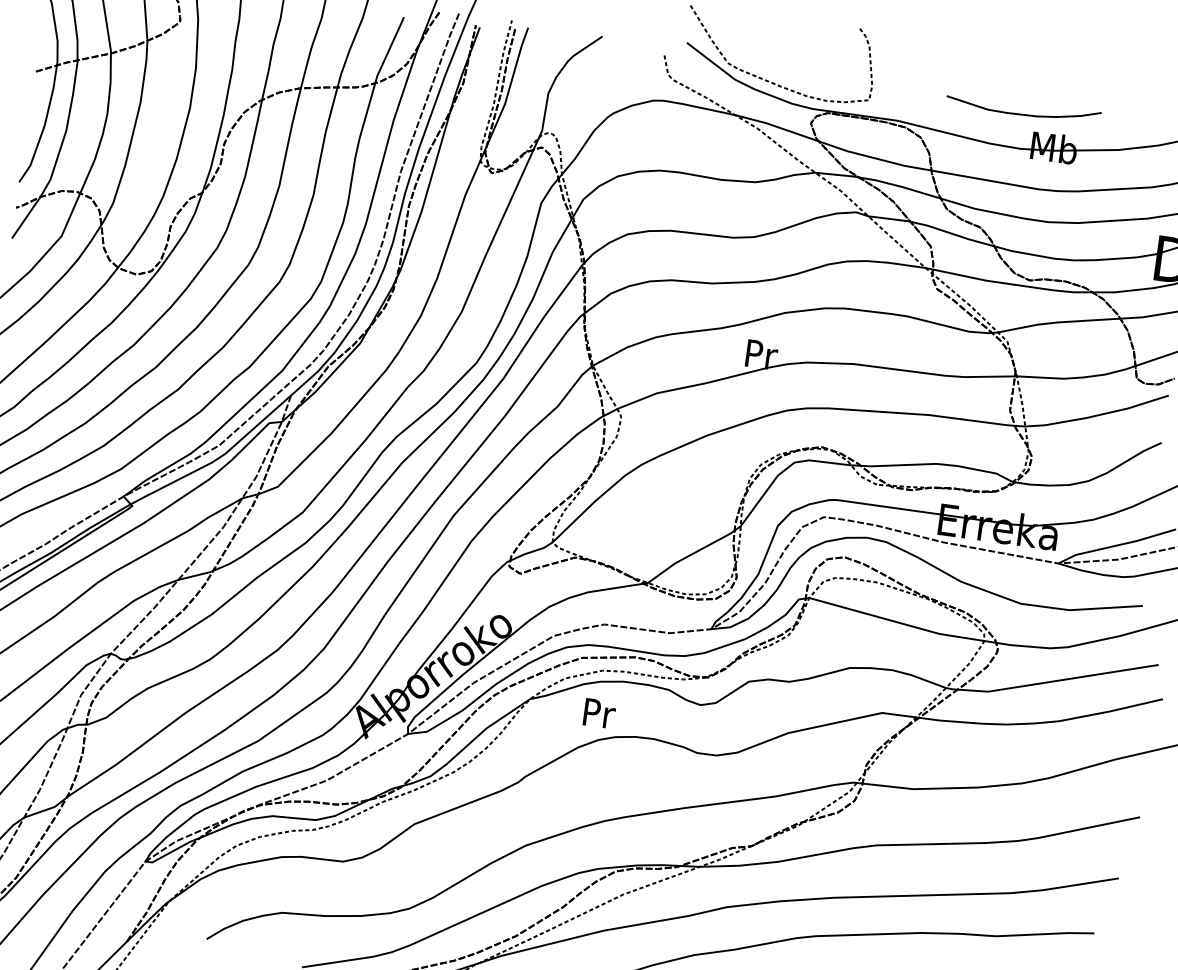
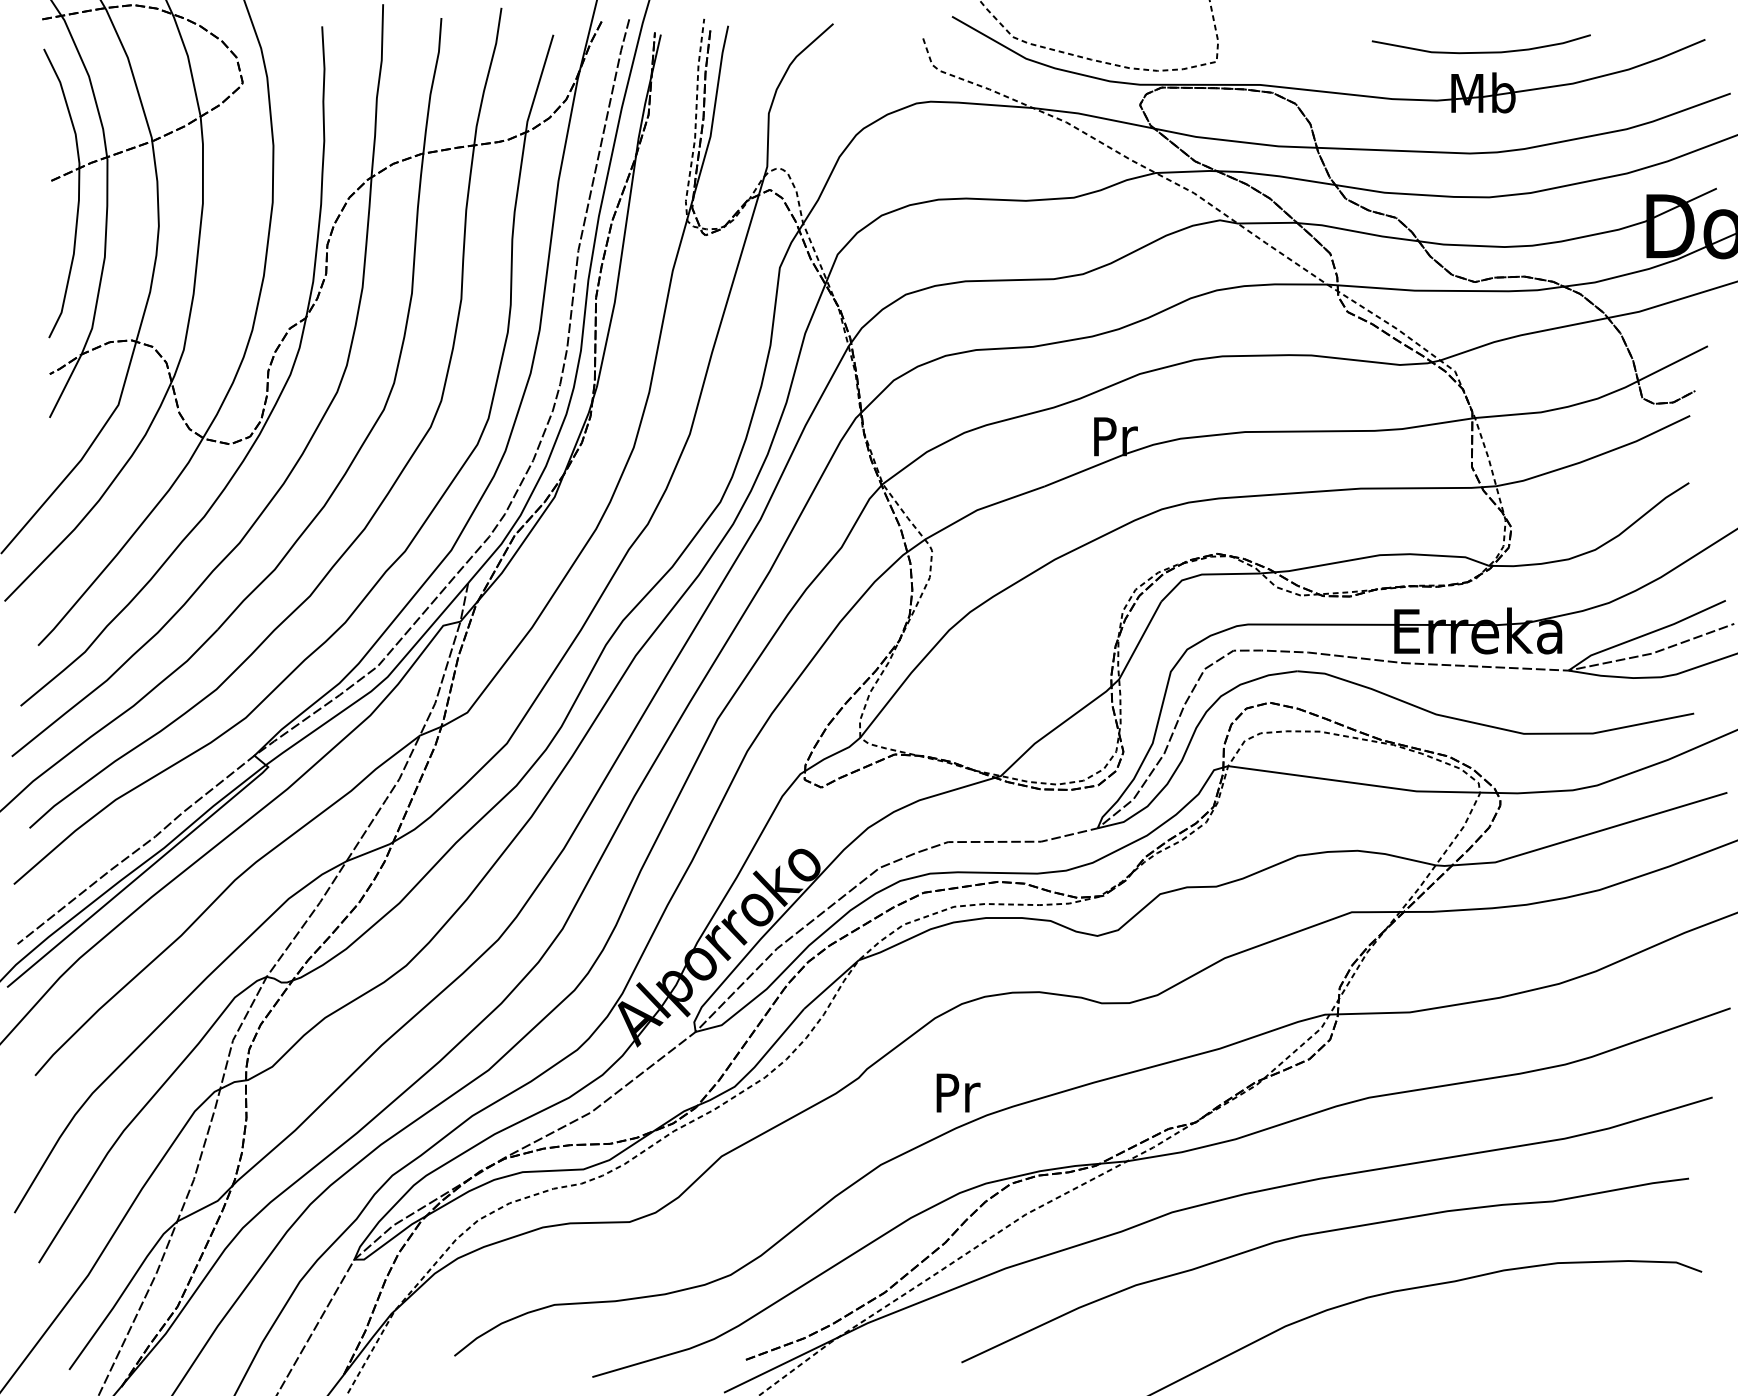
curve: (1022, 113) -> (1480, 51), moved
text: (599, 713) -> (958, 1092), moved

